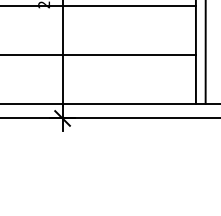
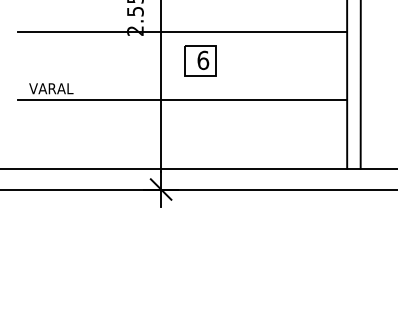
part: (90, 25) -> (200, 60), added

